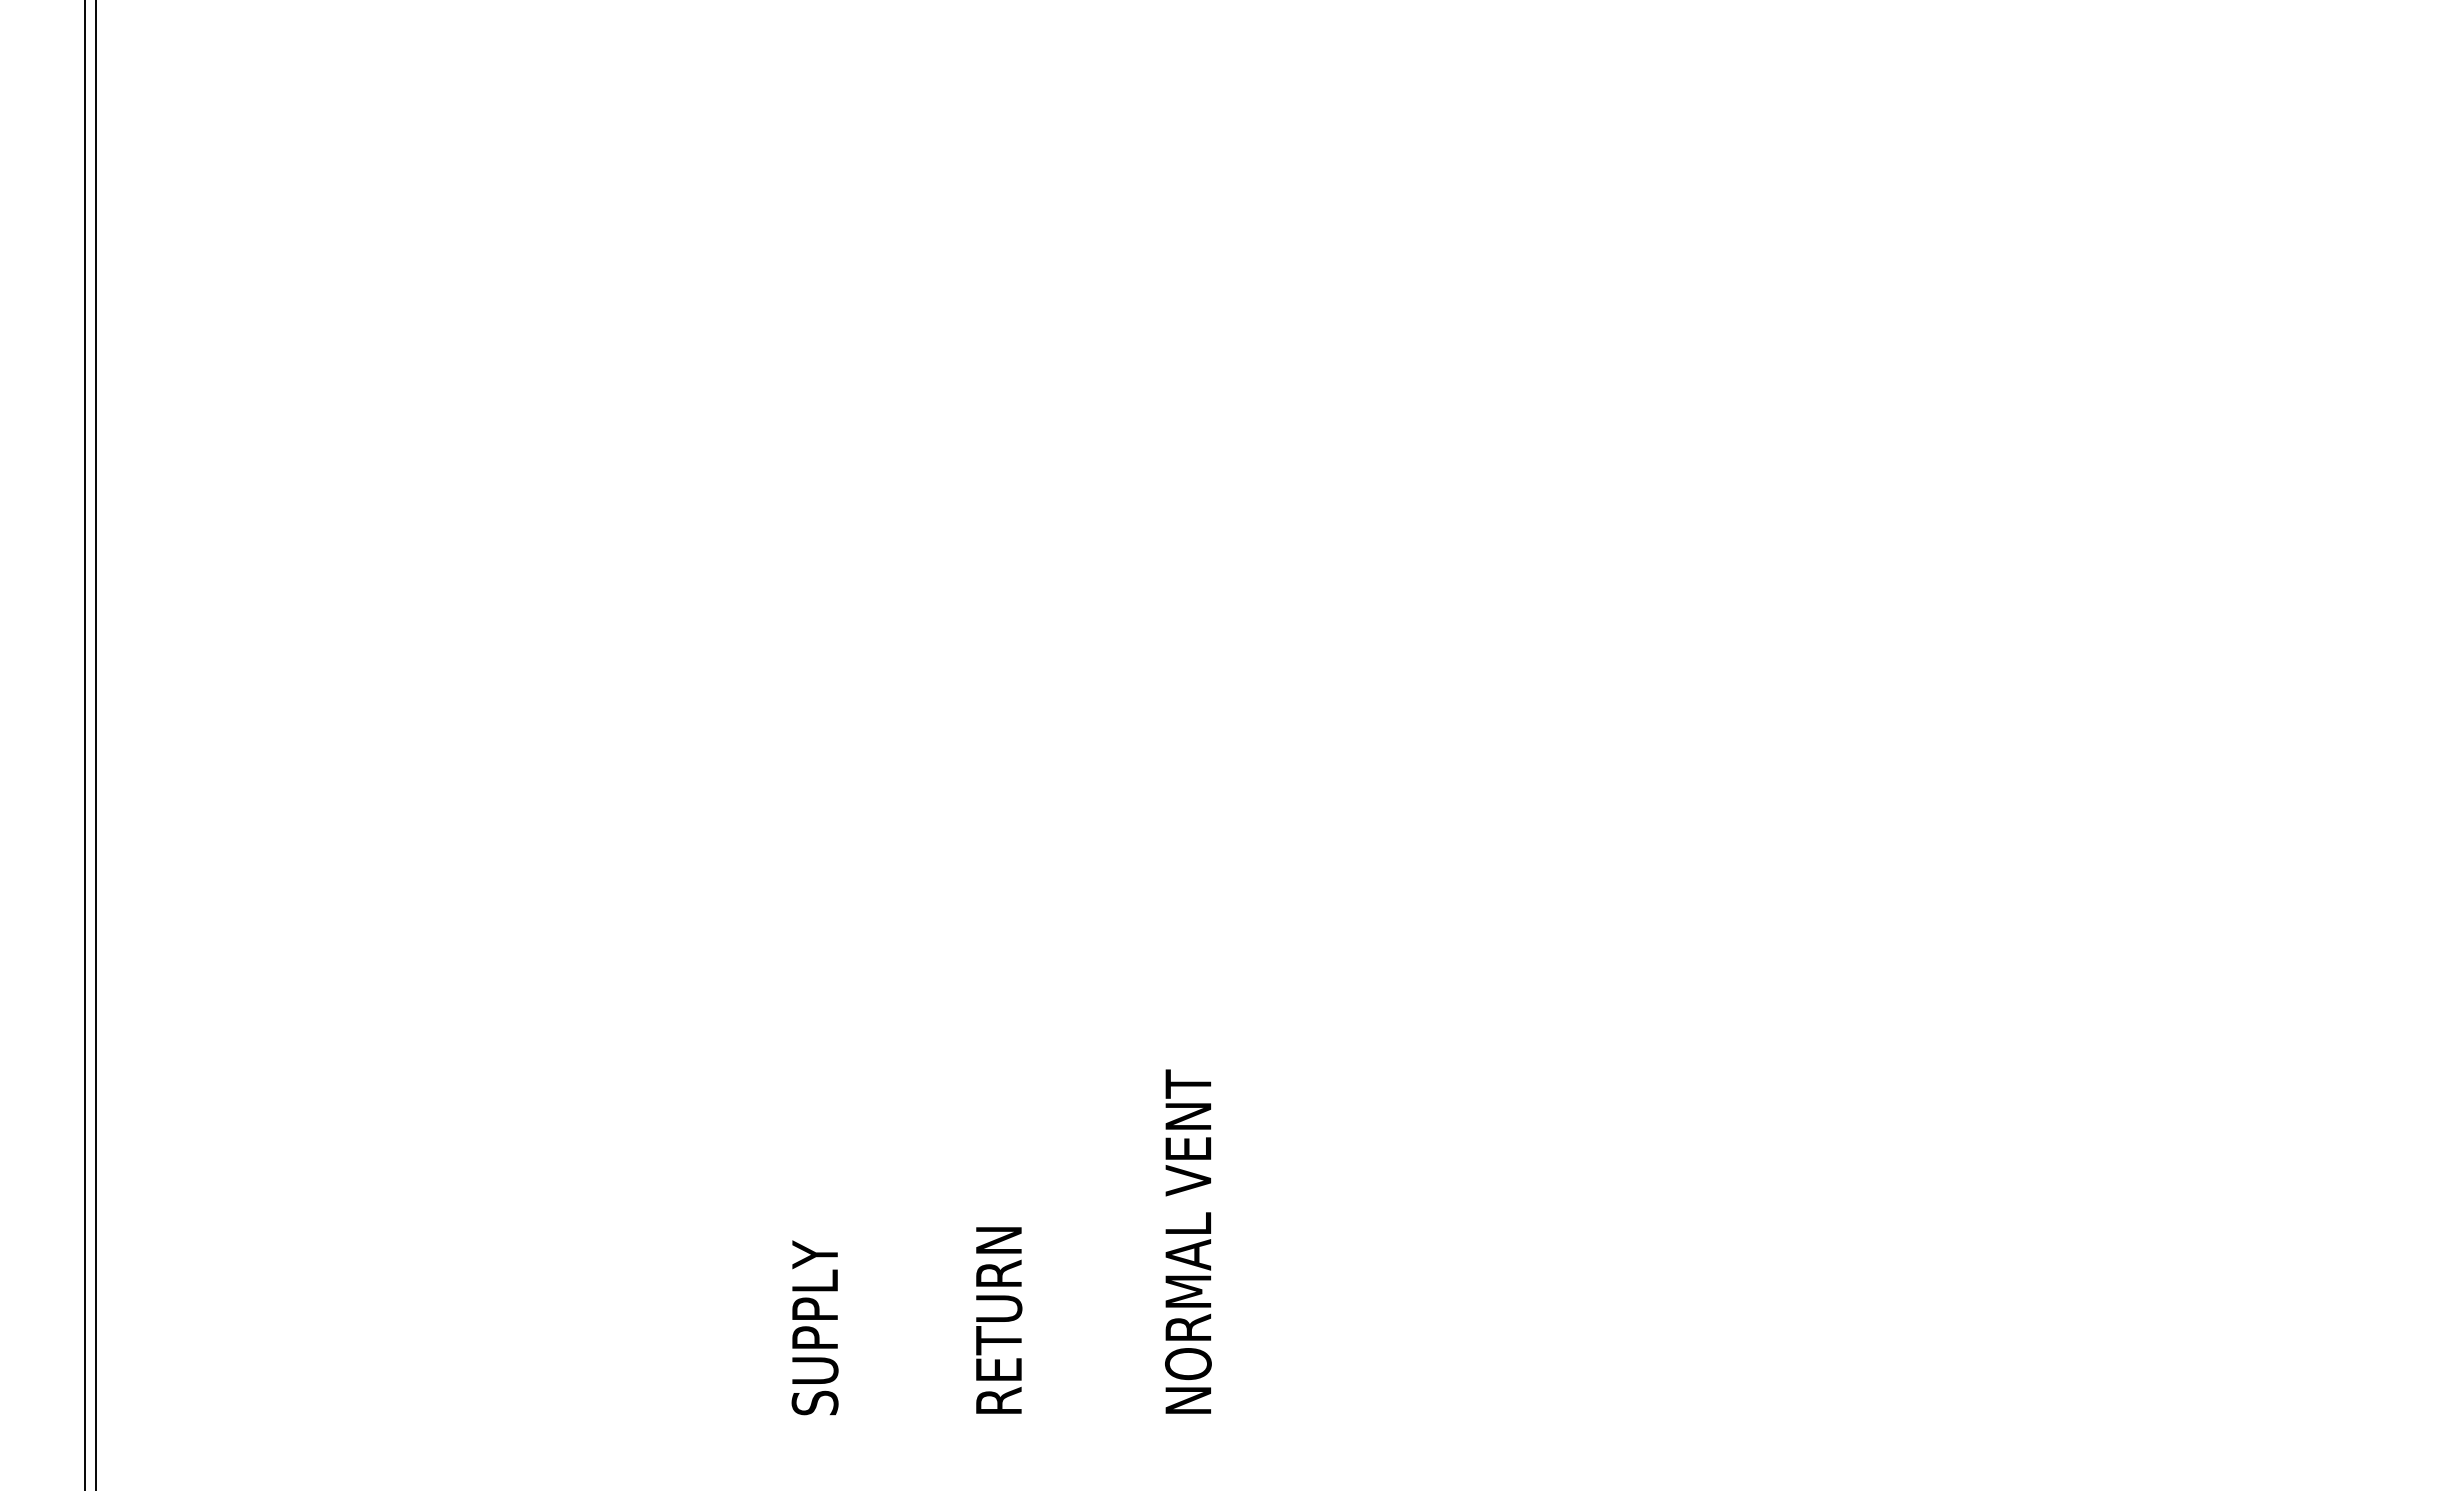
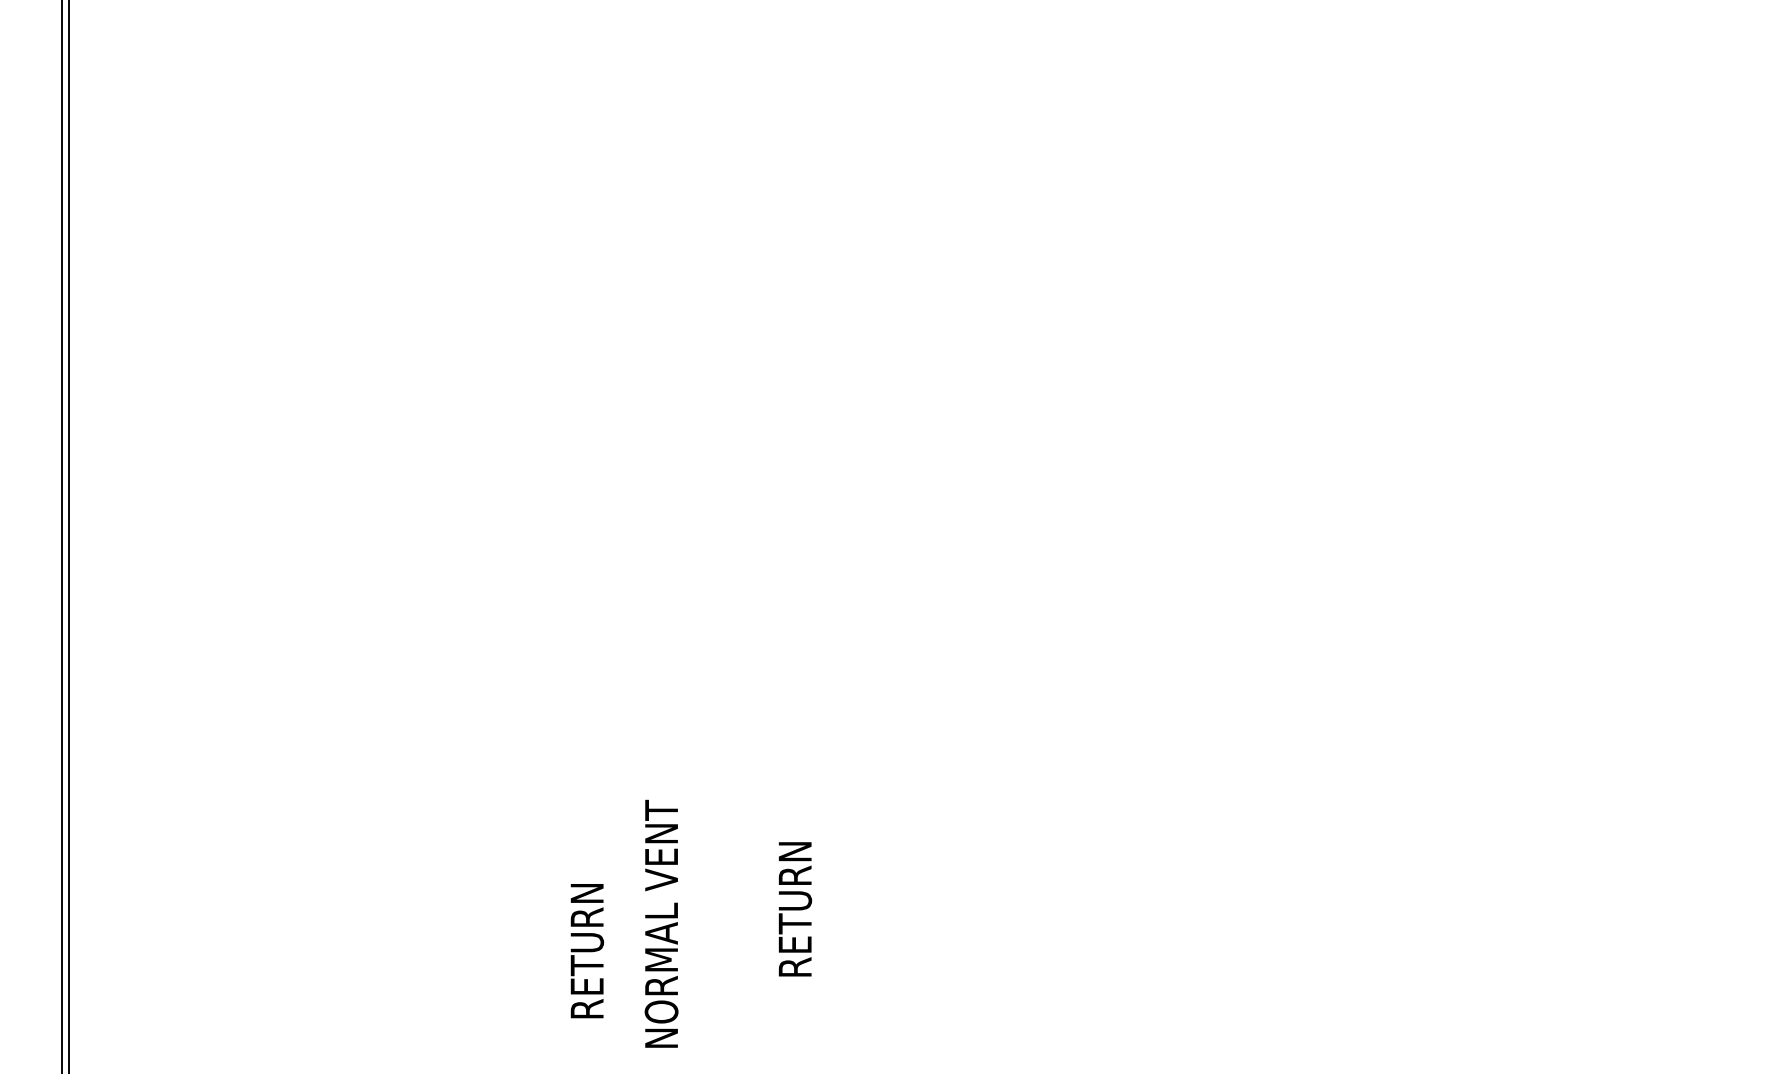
text: (1188, 1241) -> (661, 923), moved
text: (999, 1320) -> (795, 909), moved
text: (814, 1321) -> (586, 951), SUPPLY -> RETURN

